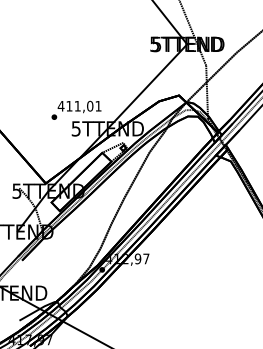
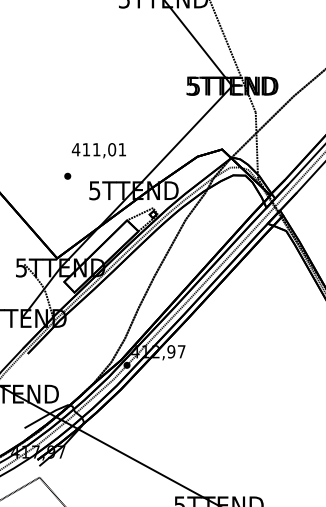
text: (79, 106) -> (98, 150), moved

